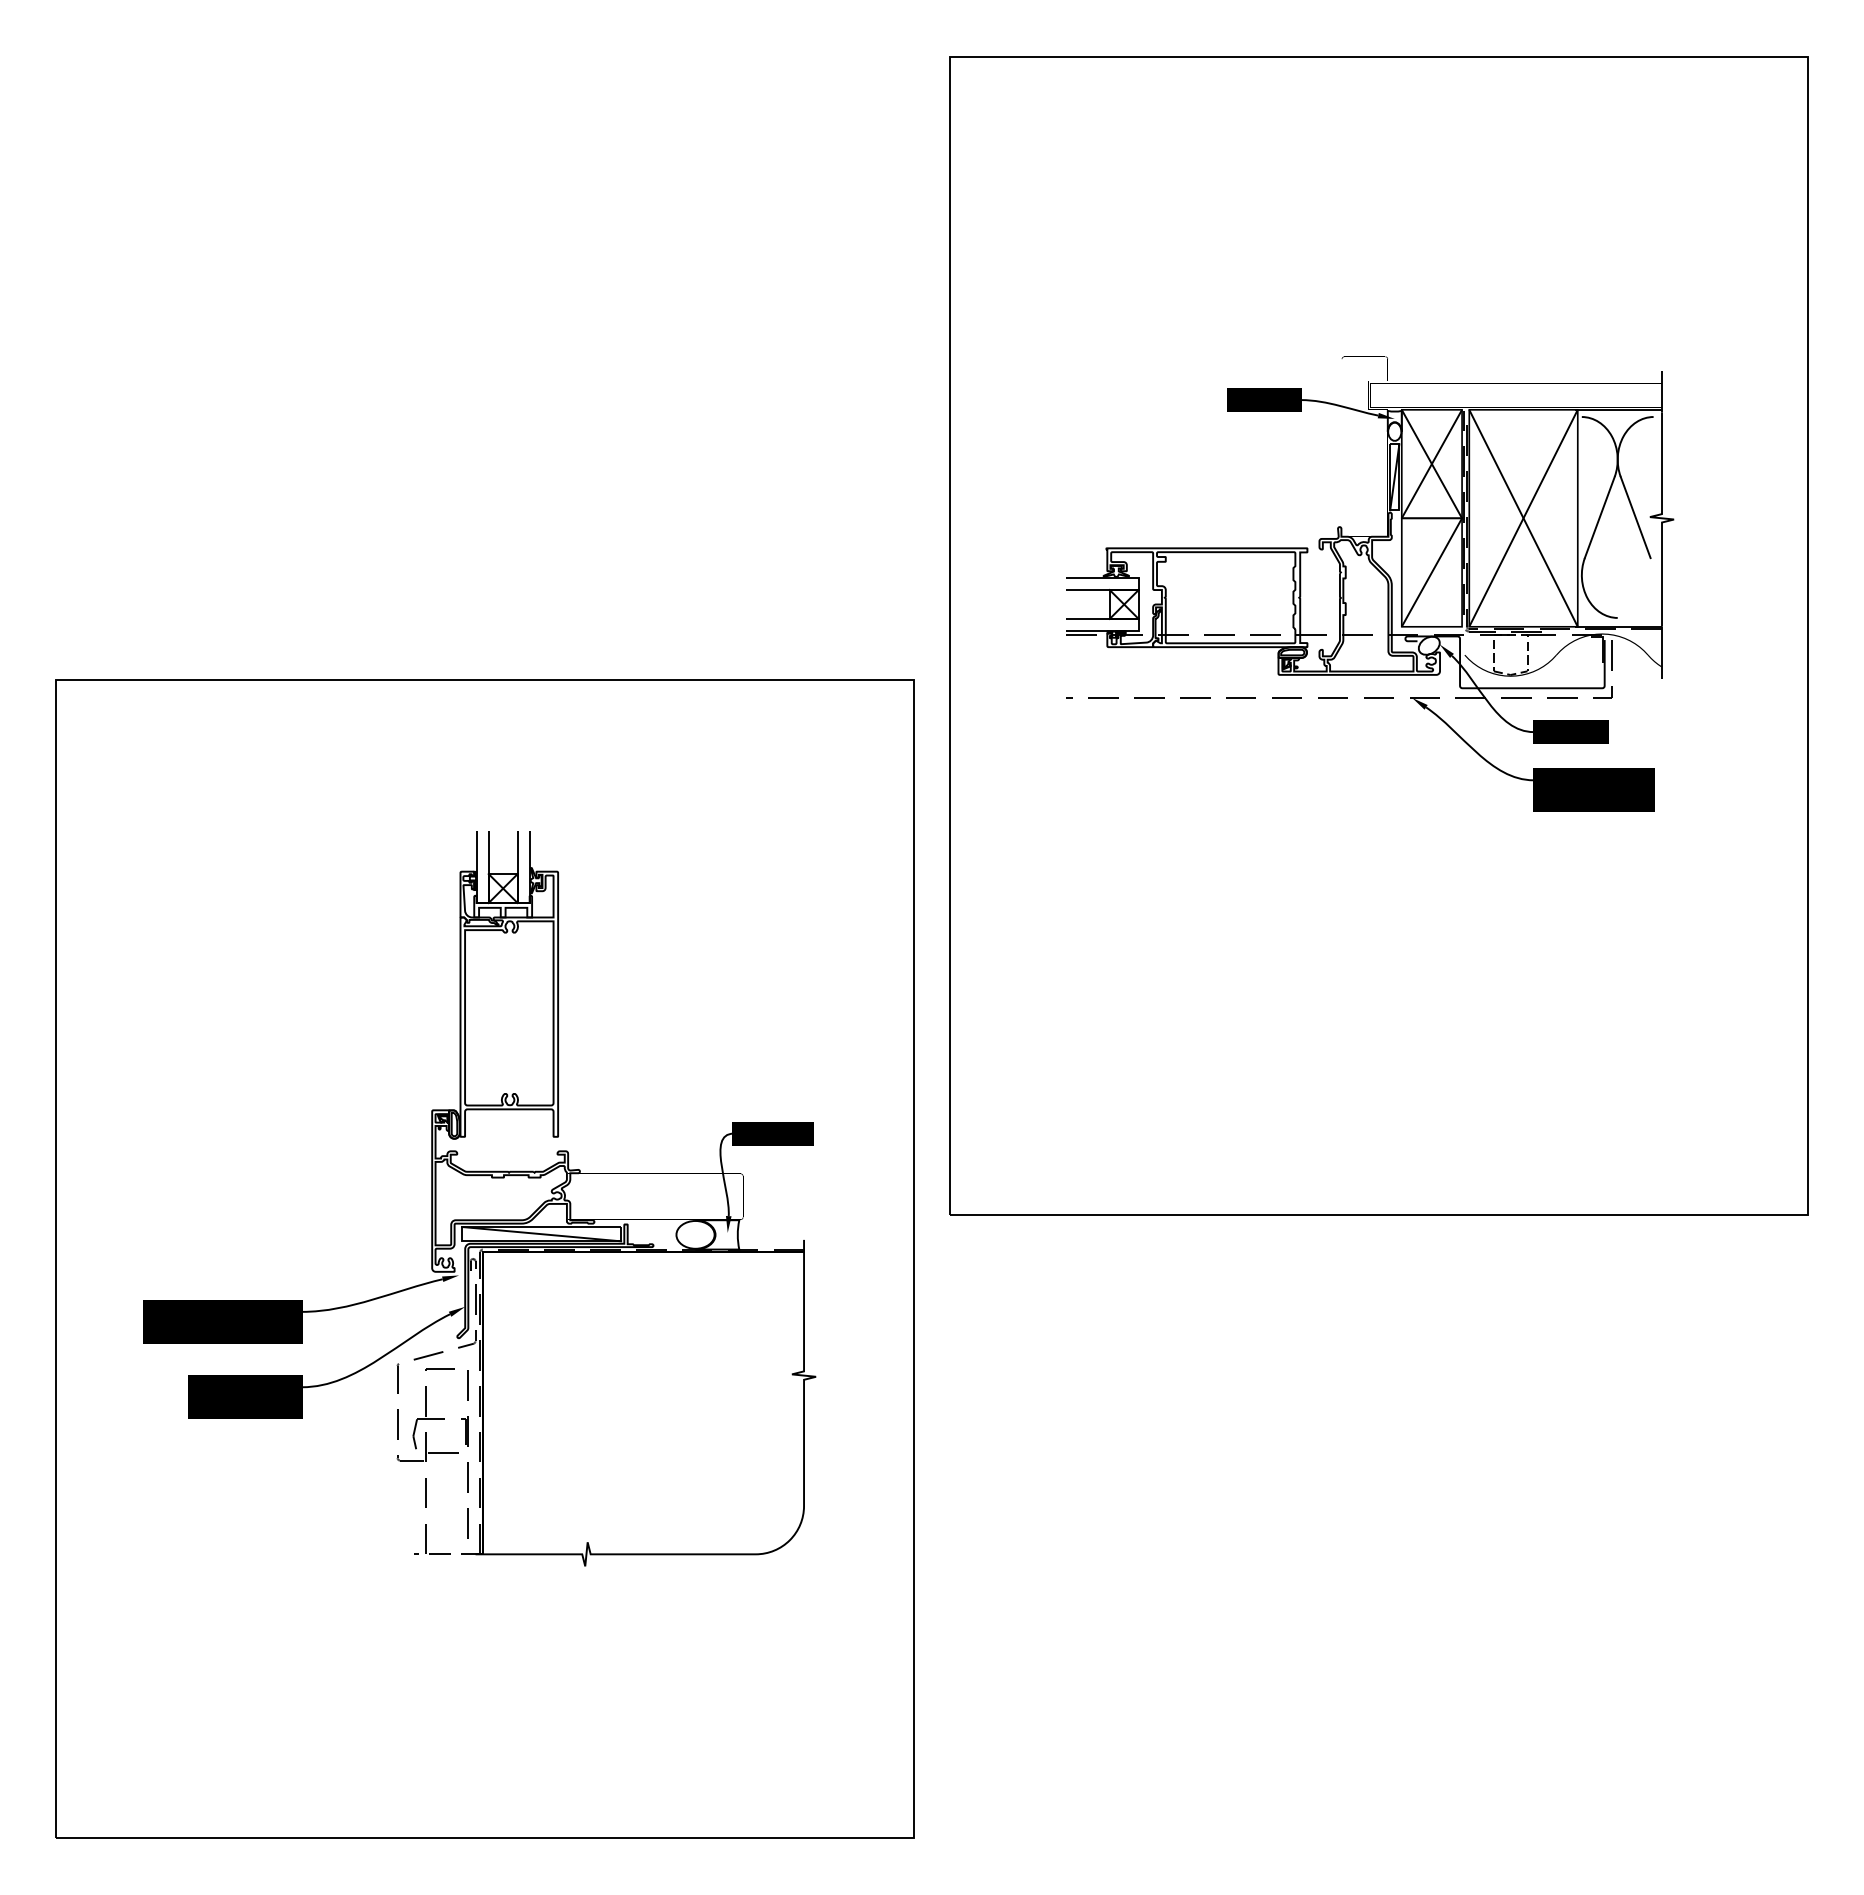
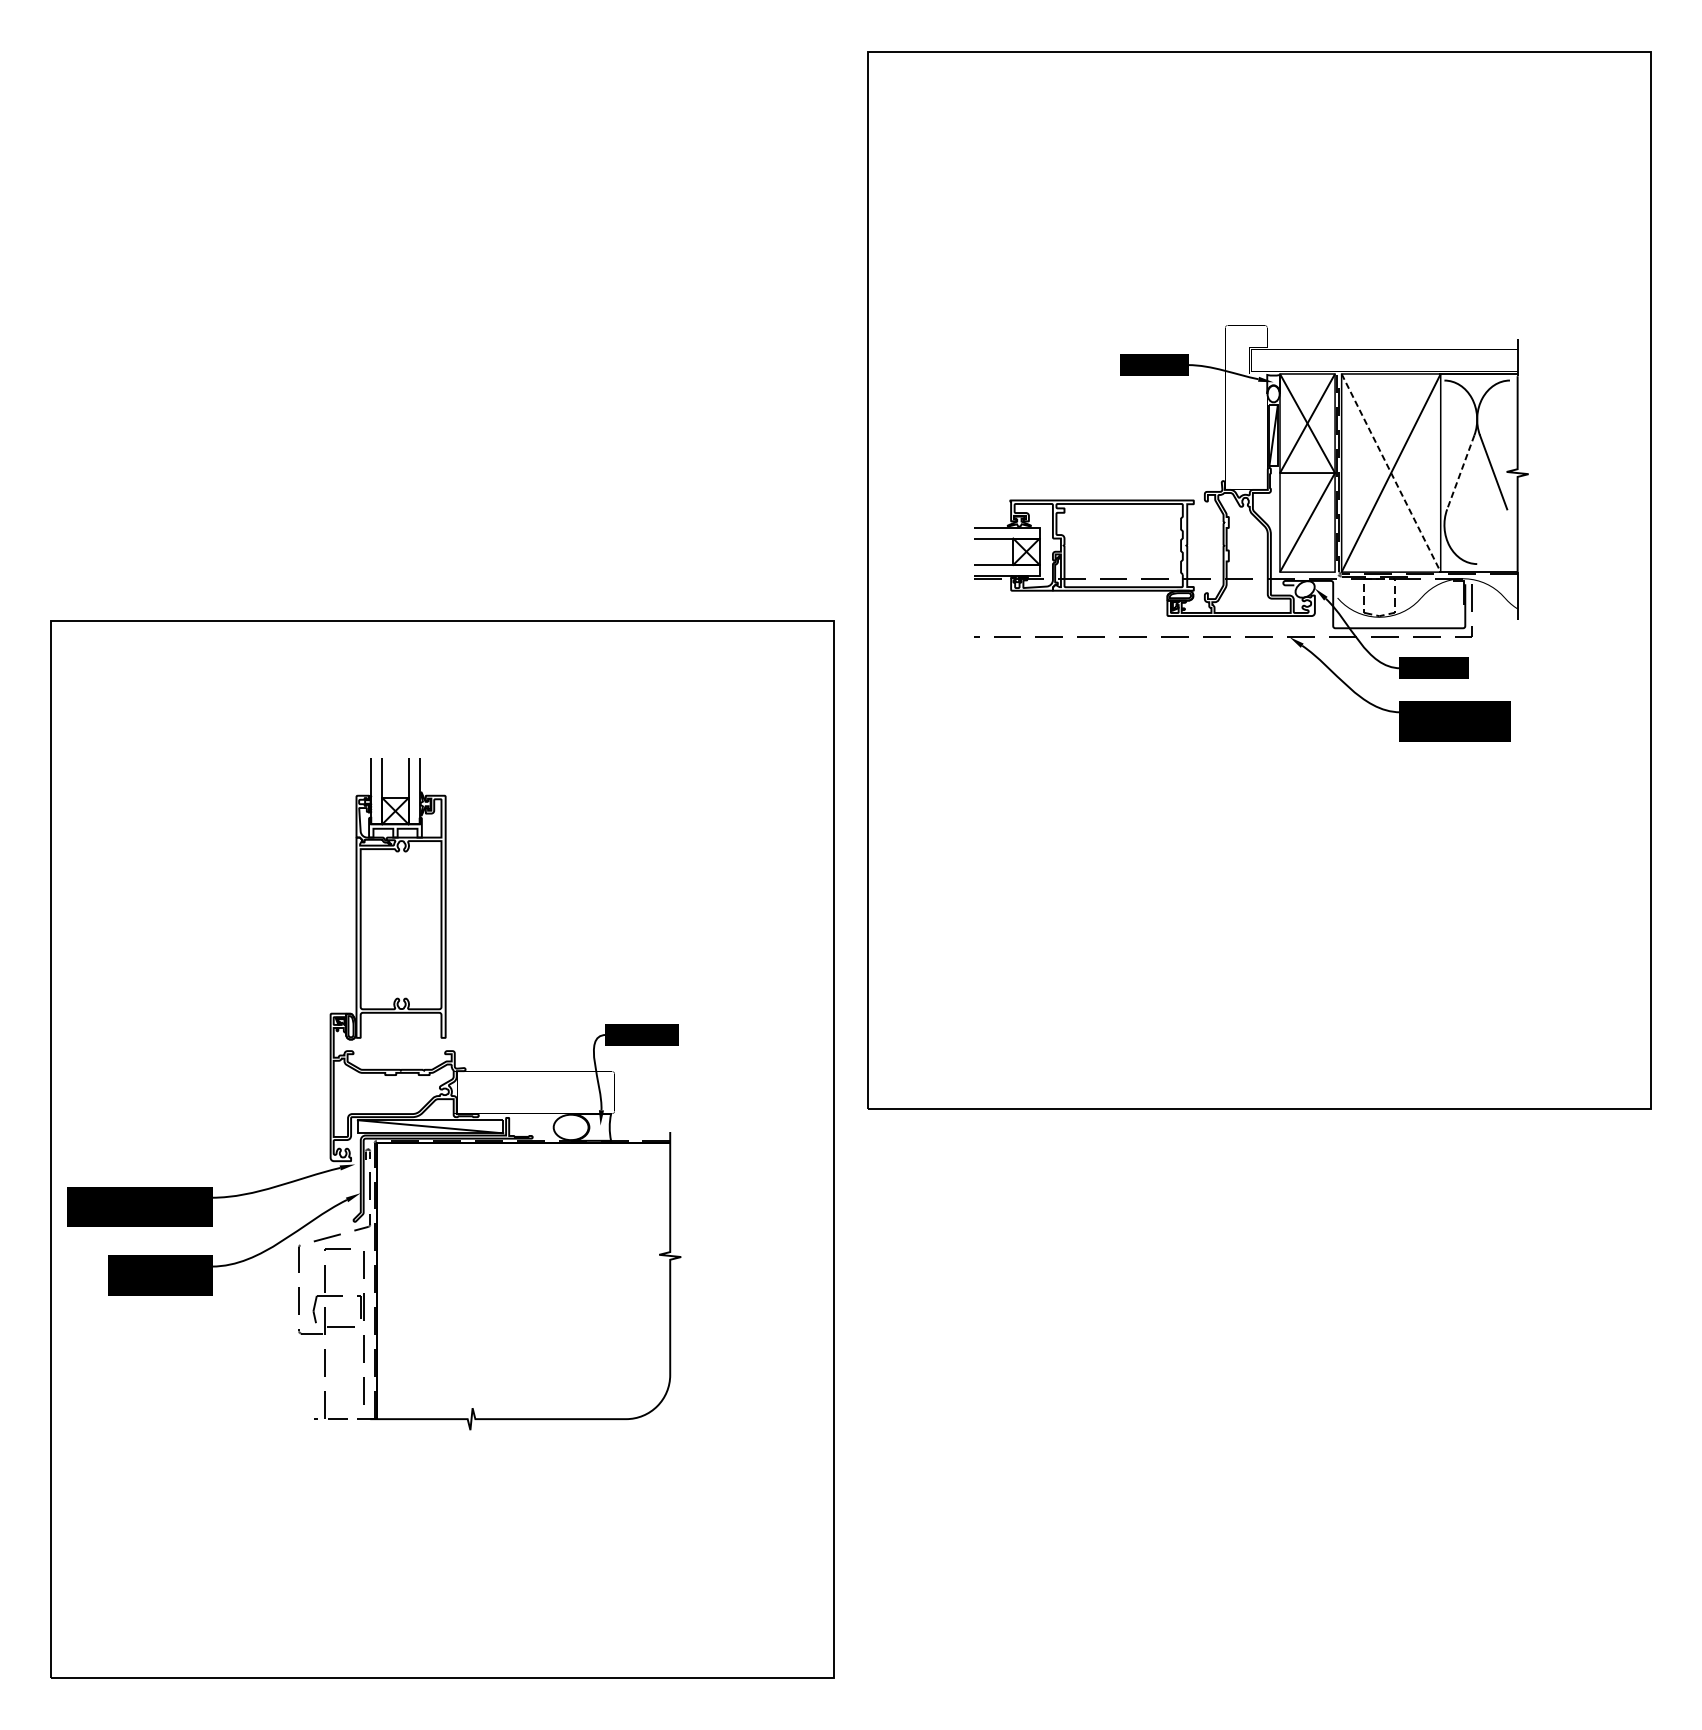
line: (1599, 517) -> (1460, 472), solid -> dashed
line: (1523, 518) -> (1391, 473), solid -> dashed
part: (479, 1198) -> (373, 1094), moved

